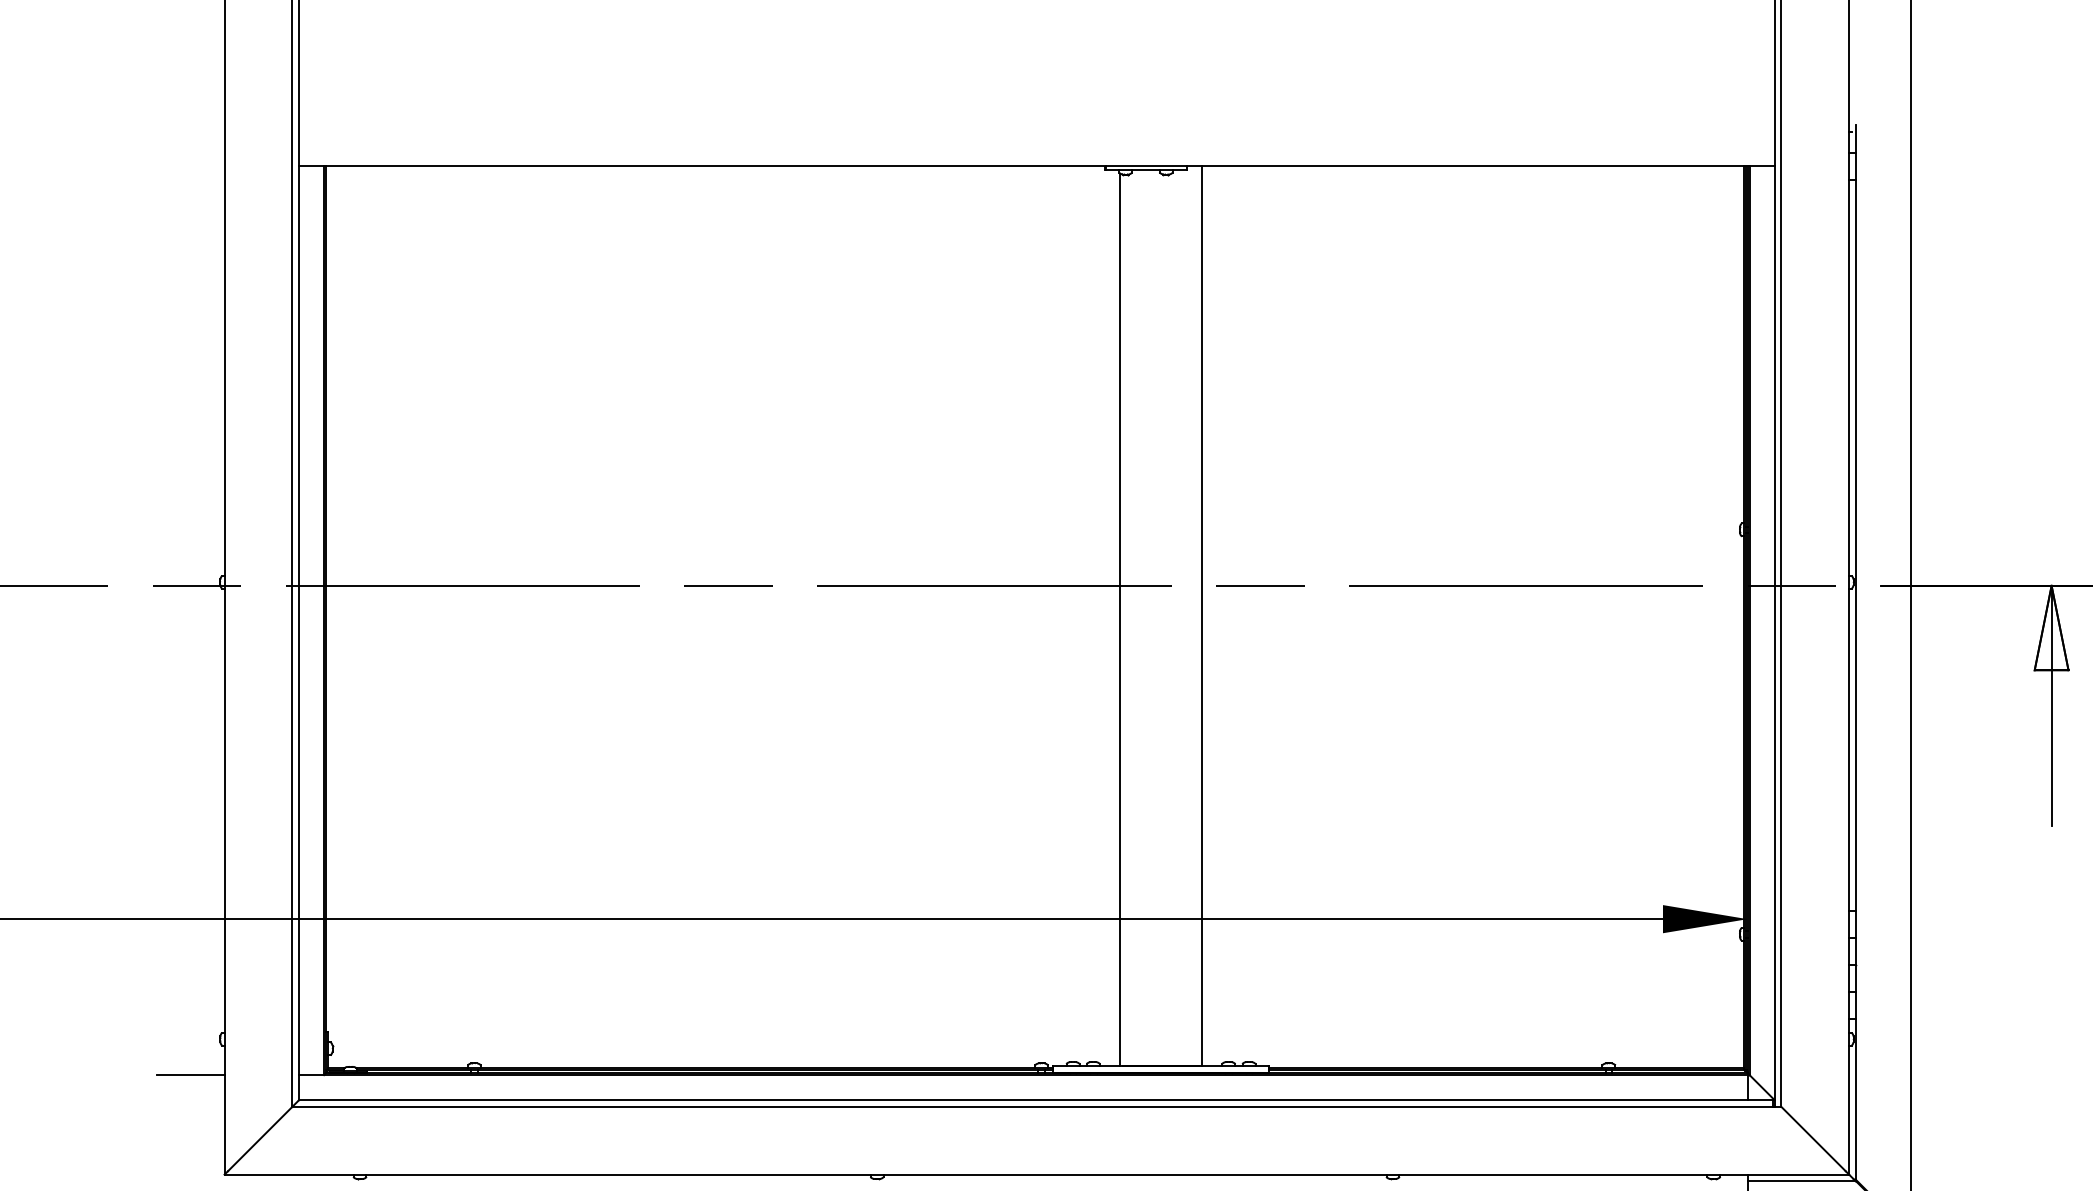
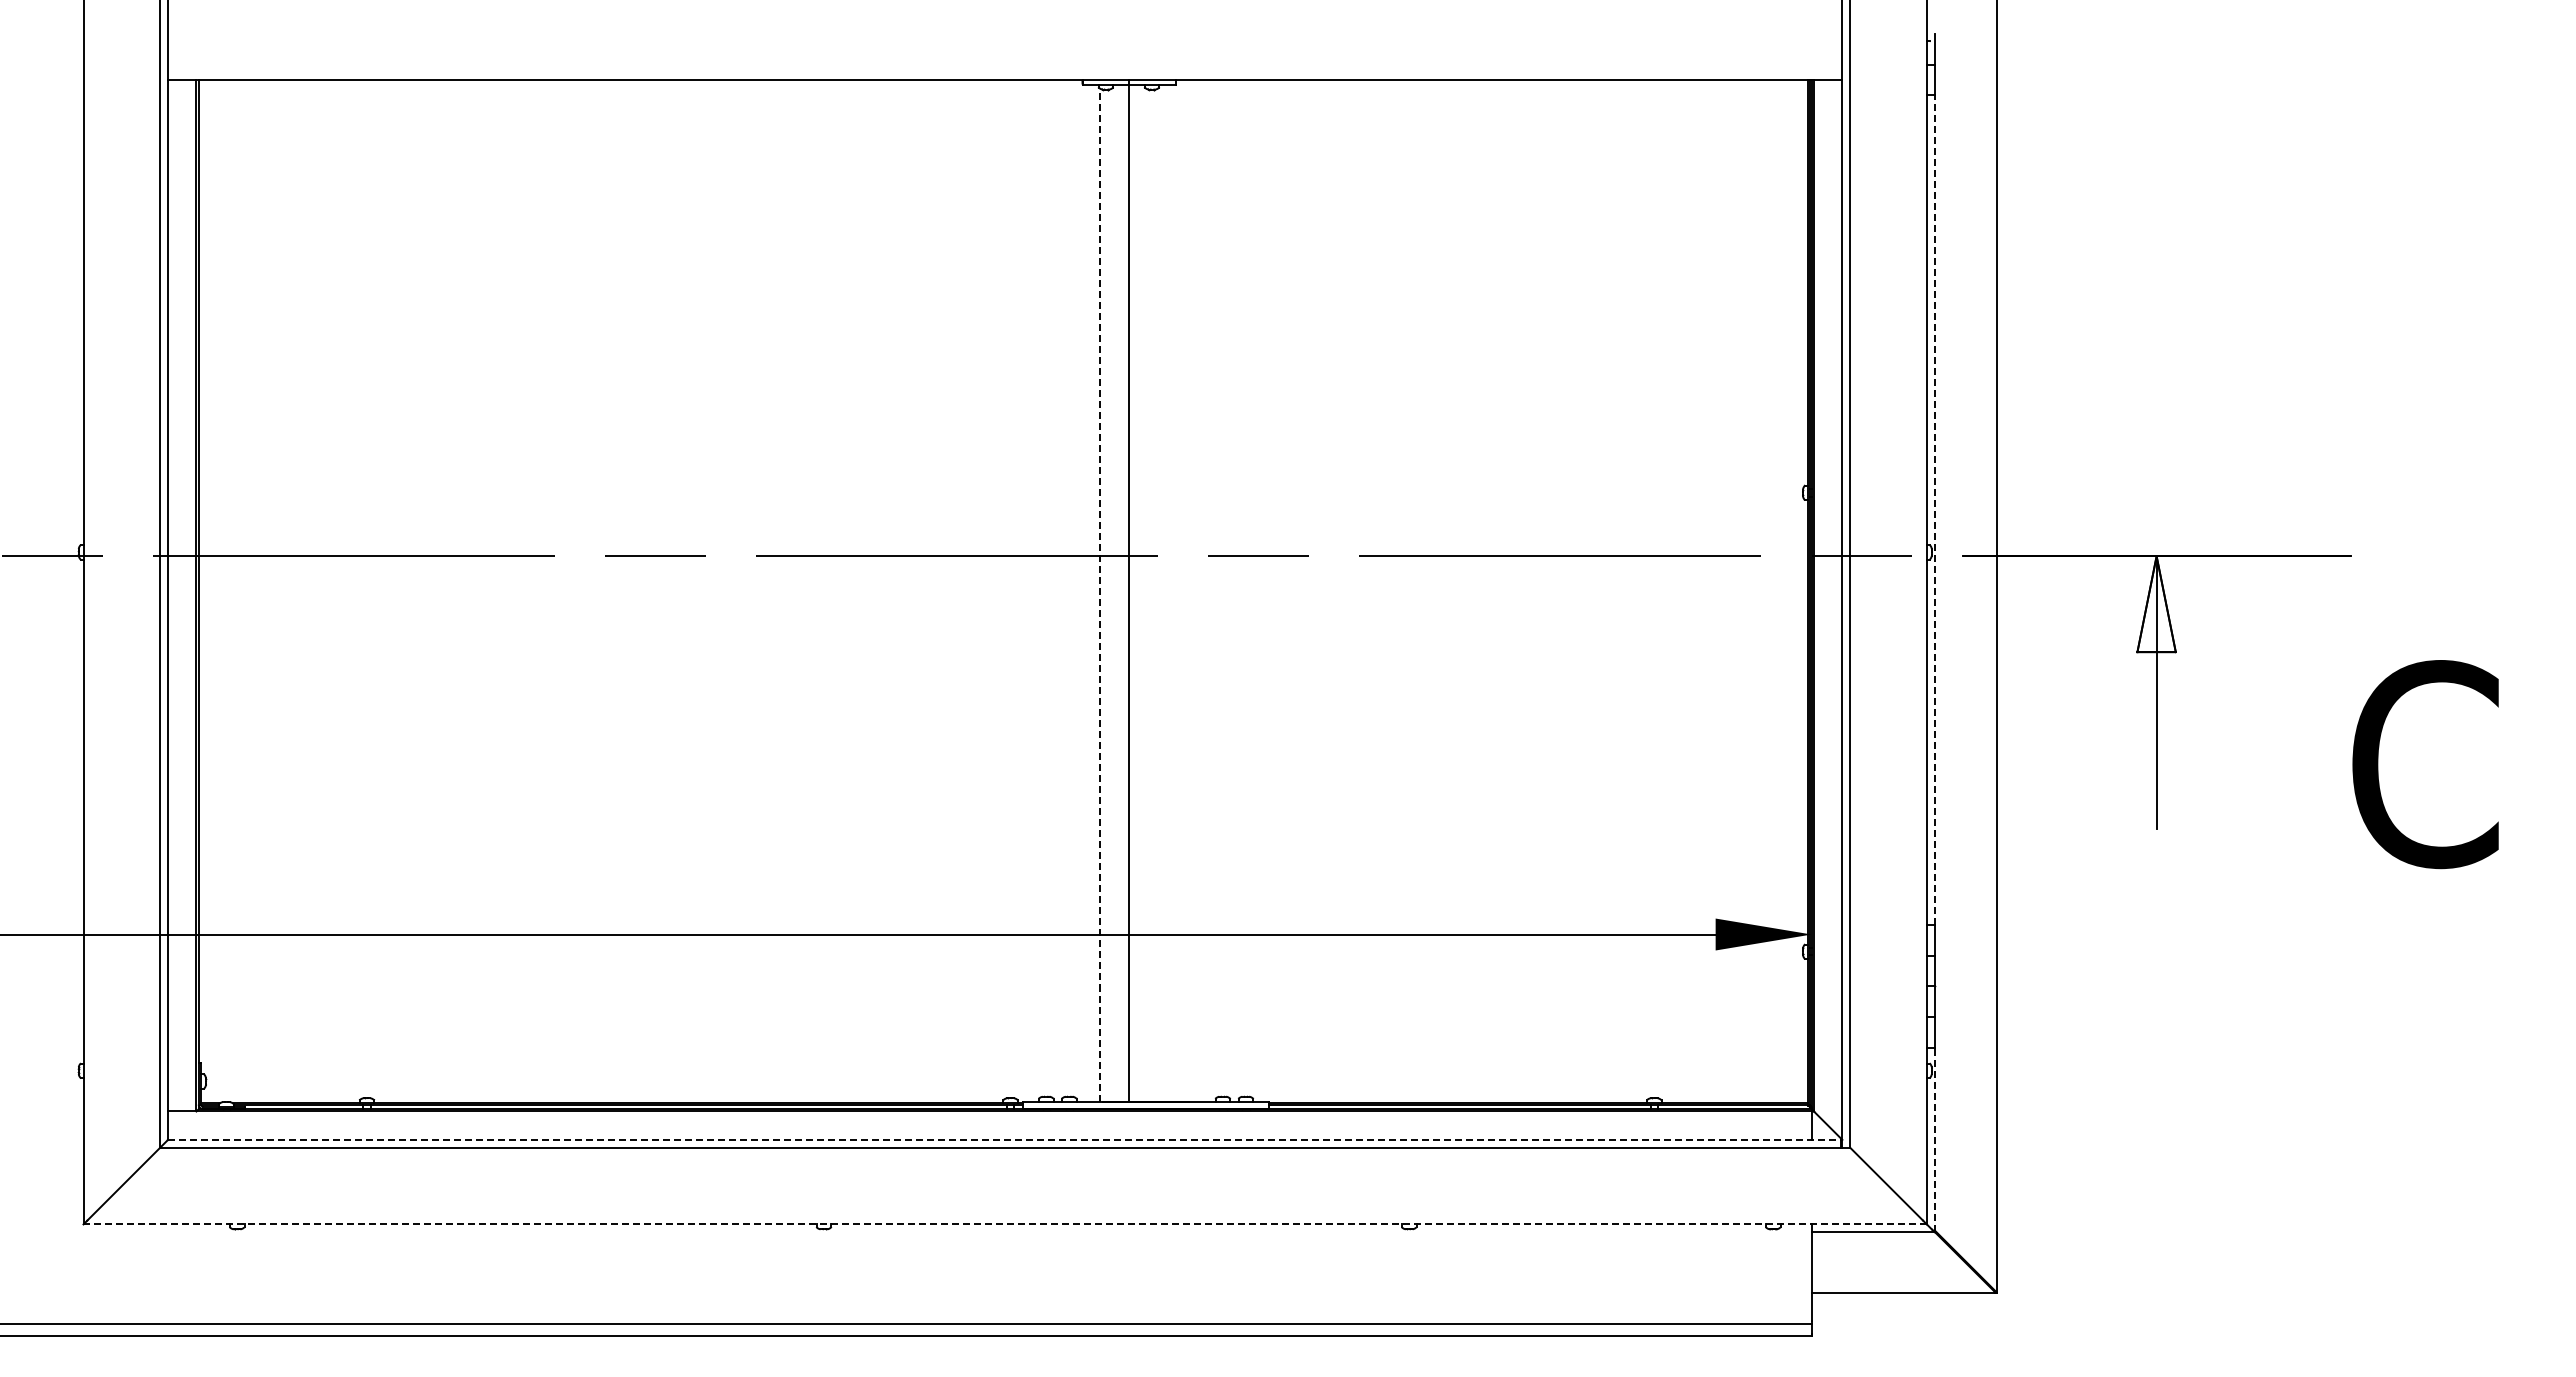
line: (1855, 545) -> (1934, 510), solid -> dashed
line: (1201, 615) -> (1129, 590), moved
line: (1119, 619) -> (1099, 594), solid -> dashed
line: (190, 1075) -> (44, 1111), removed
line: (1036, 1099) -> (1004, 1139), solid -> dashed
line: (1855, 1099) -> (1934, 1139), solid -> dashed
line: (1037, 1174) -> (1005, 1224), solid -> dashed

